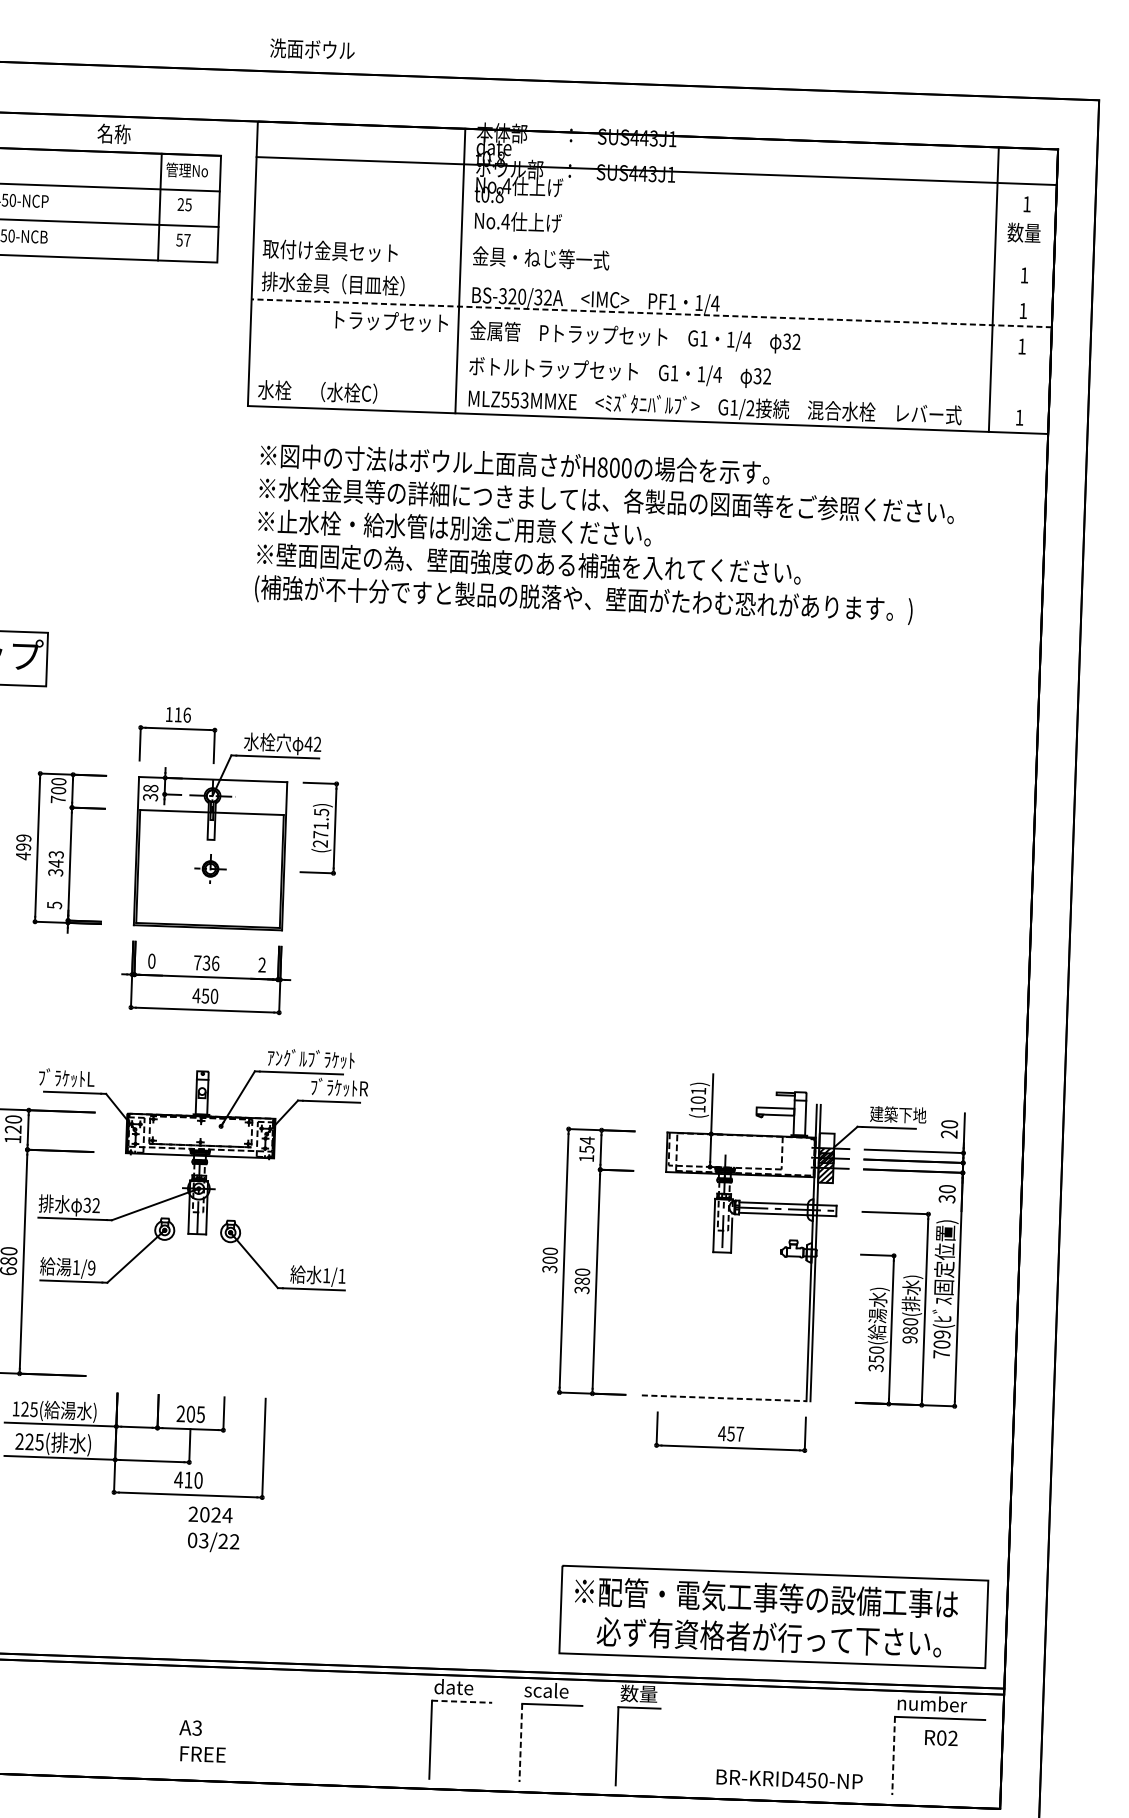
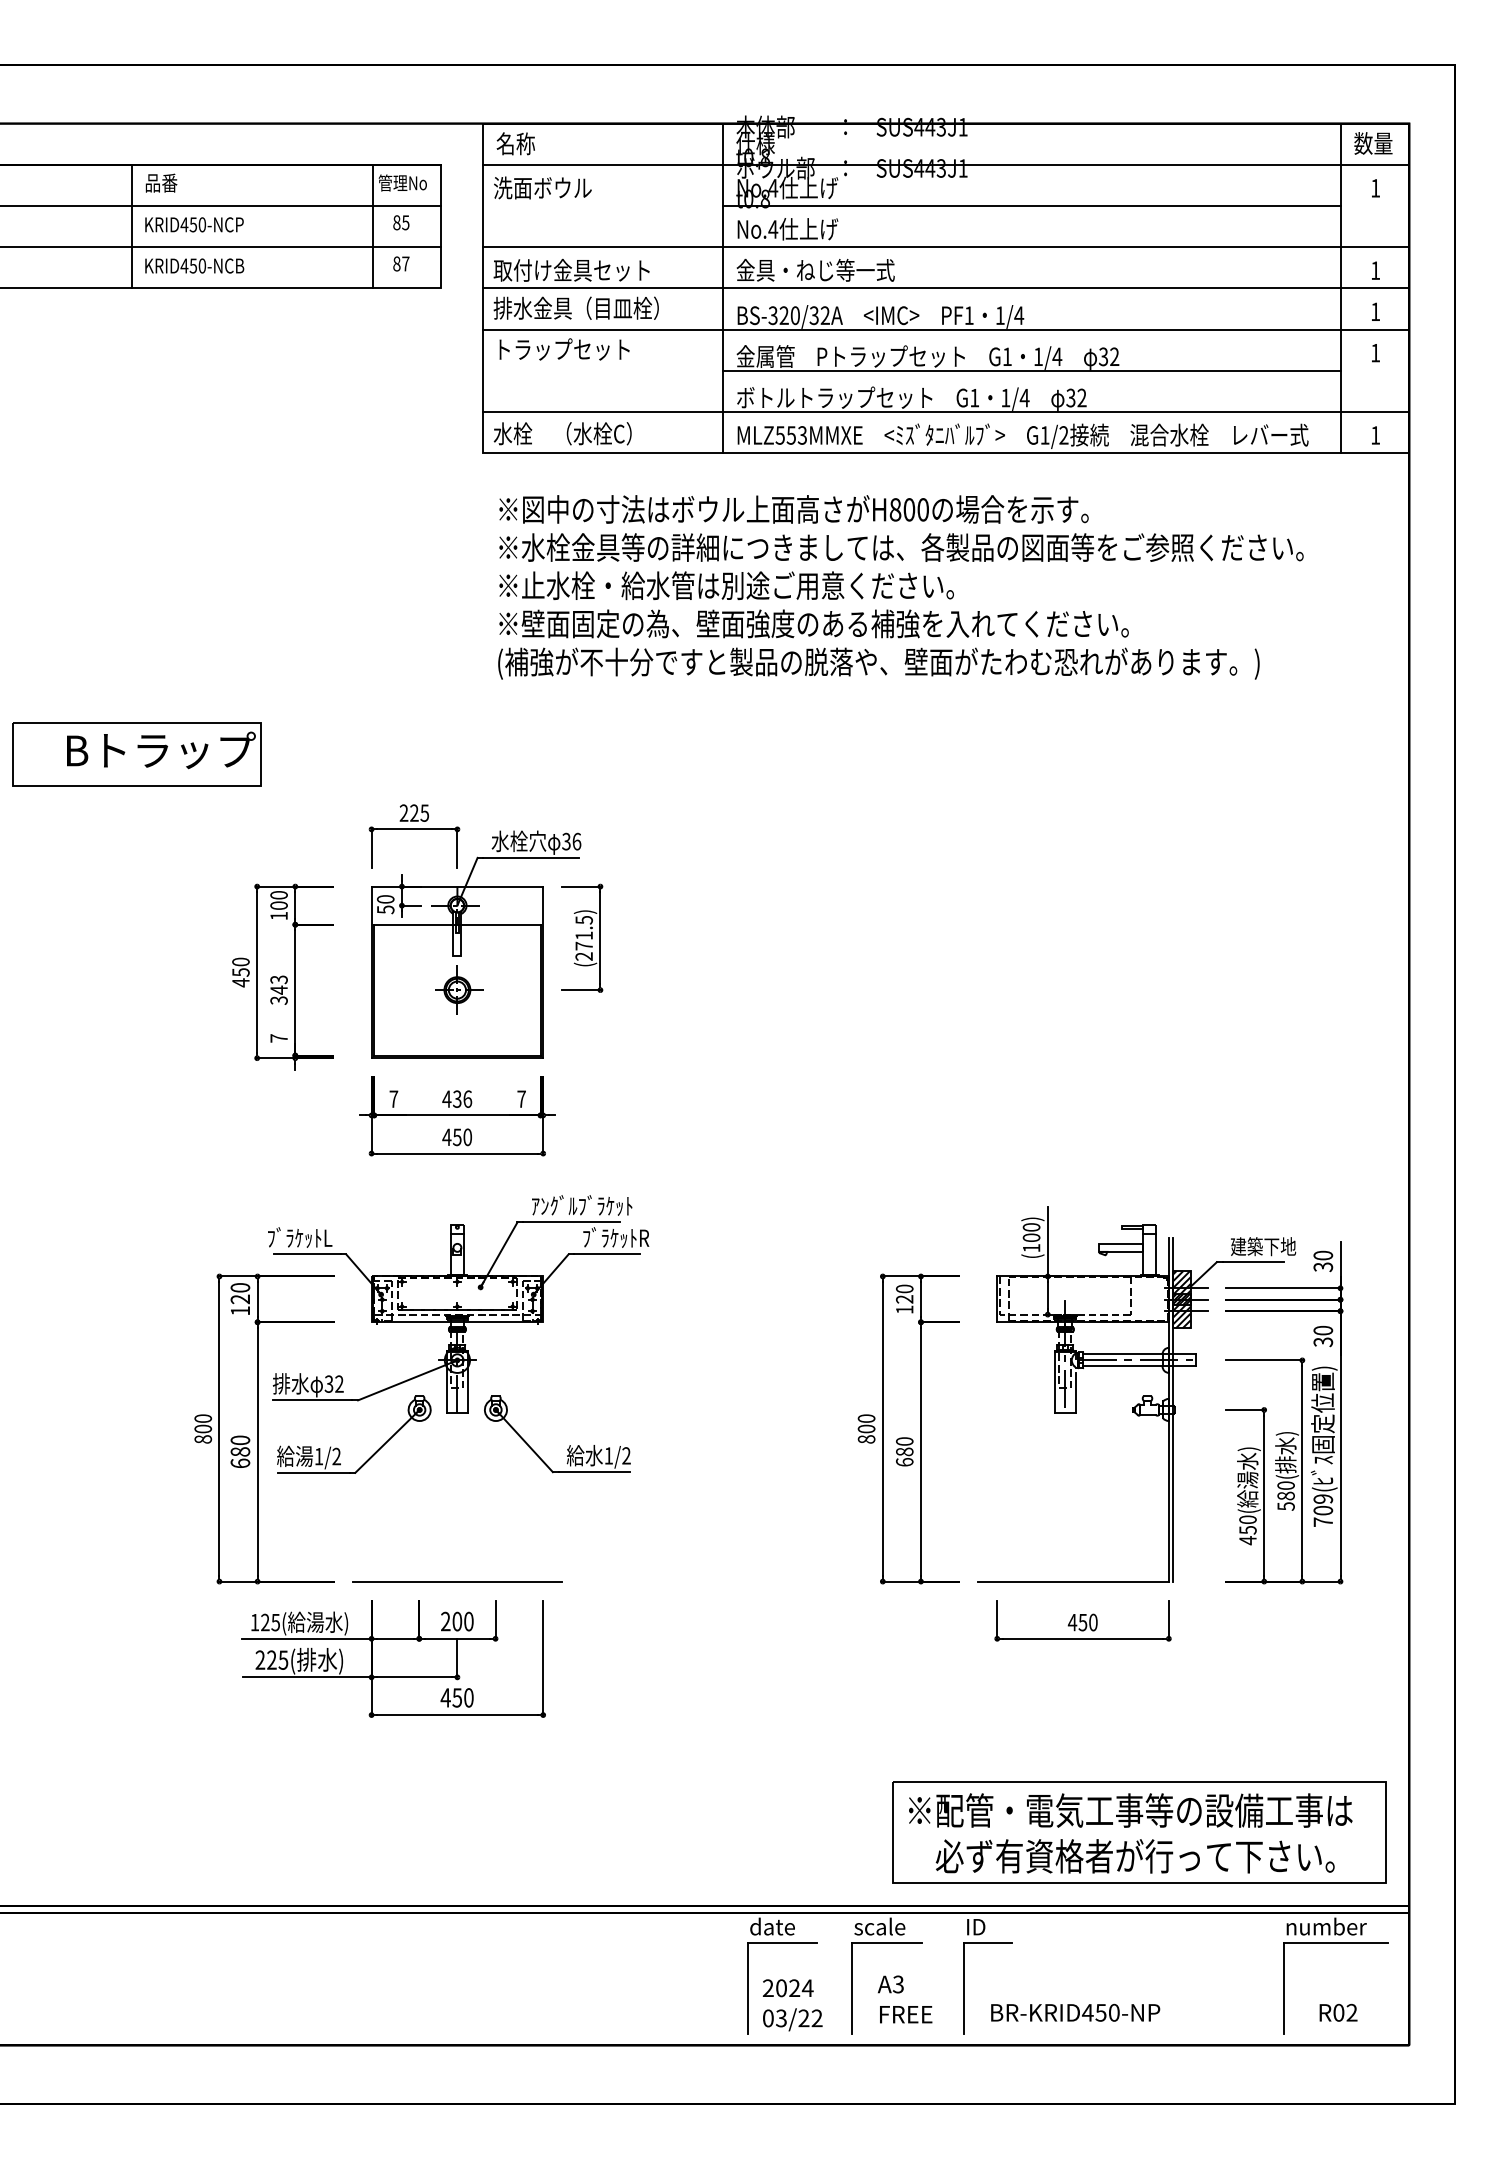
text: (312, 48) -> (542, 187), moved
text: (113, 133) -> (515, 143), moved
text: (493, 146) -> (756, 143), date -> 仕様
text: (180, 204) -> (396, 222), 25 -> 85
line: (729, 208) -> (1031, 205), added
text: (1024, 232) -> (1373, 143), moved
text: (179, 239) -> (396, 263), 57 -> 87
line: (653, 242) -> (945, 247), added
line: (652, 277) -> (945, 288), added
line: (651, 313) -> (945, 329), dashed -> solid
text: (391, 321) -> (564, 349), moved
line: (724, 351) -> (1031, 370), added
line: (648, 384) -> (945, 411), added
text: (178, 714) -> (414, 812), 116 -> 225
text: (313, 744) -> (571, 841), 42 -> 36
text: (150, 792) -> (385, 904), 38 -> 50
text: (57, 799) -> (278, 915), 700 -> 100
text: (23, 842) -> (240, 966), 499 -> 450
part: (211, 868) -> (459, 989), size x1.43
text: (54, 905) -> (278, 1038), 5 -> 7
text: (151, 960) -> (393, 1098), 0 -> 7
text: (197, 962) -> (446, 1098), 736 -> 436
text: (262, 964) -> (521, 1098), 2 -> 7
text: (698, 1091) -> (1031, 1227), (101) -> (100)
text: (949, 1134) -> (1323, 1267), 20 -> 30
hatch: (826, 1140) -> (1181, 1279), added
text: (586, 1144) -> (904, 1293), 154 -> 120
text: (91, 1268) -> (336, 1456), 1/9 -> 1/2
text: (549, 1269) -> (866, 1439), 300 -> 800
text: (341, 1275) -> (626, 1455), 1/1 -> 1/2
text: (581, 1290) -> (904, 1462), 380 -> 680
text: (909, 1339) -> (1285, 1506), 980( -> 580(
text: (875, 1368) -> (1247, 1540), 350( -> 450(
line: (192, 1379) -> (457, 1581), added
line: (725, 1398) -> (1074, 1581), dashed -> solid
text: (200, 1414) -> (468, 1621), 205 -> 200
text: (740, 1434) -> (1093, 1622), 457 -> 450
text: (187, 1479) -> (456, 1697), 410 -> 450
text: (213, 1529) -> (792, 2005), moved
text: (638, 1693) -> (986, 1926), 数量 -> ID
line: (461, 1702) -> (782, 1943), dashed -> solid
text: (941, 1737) -> (1338, 2012), moved
text: (202, 1741) -> (905, 1999), moved
line: (521, 1742) -> (852, 1988), dashed -> solid
line: (893, 1755) -> (1283, 1988), dashed -> solid
text: (789, 1779) -> (1075, 2012), moved

